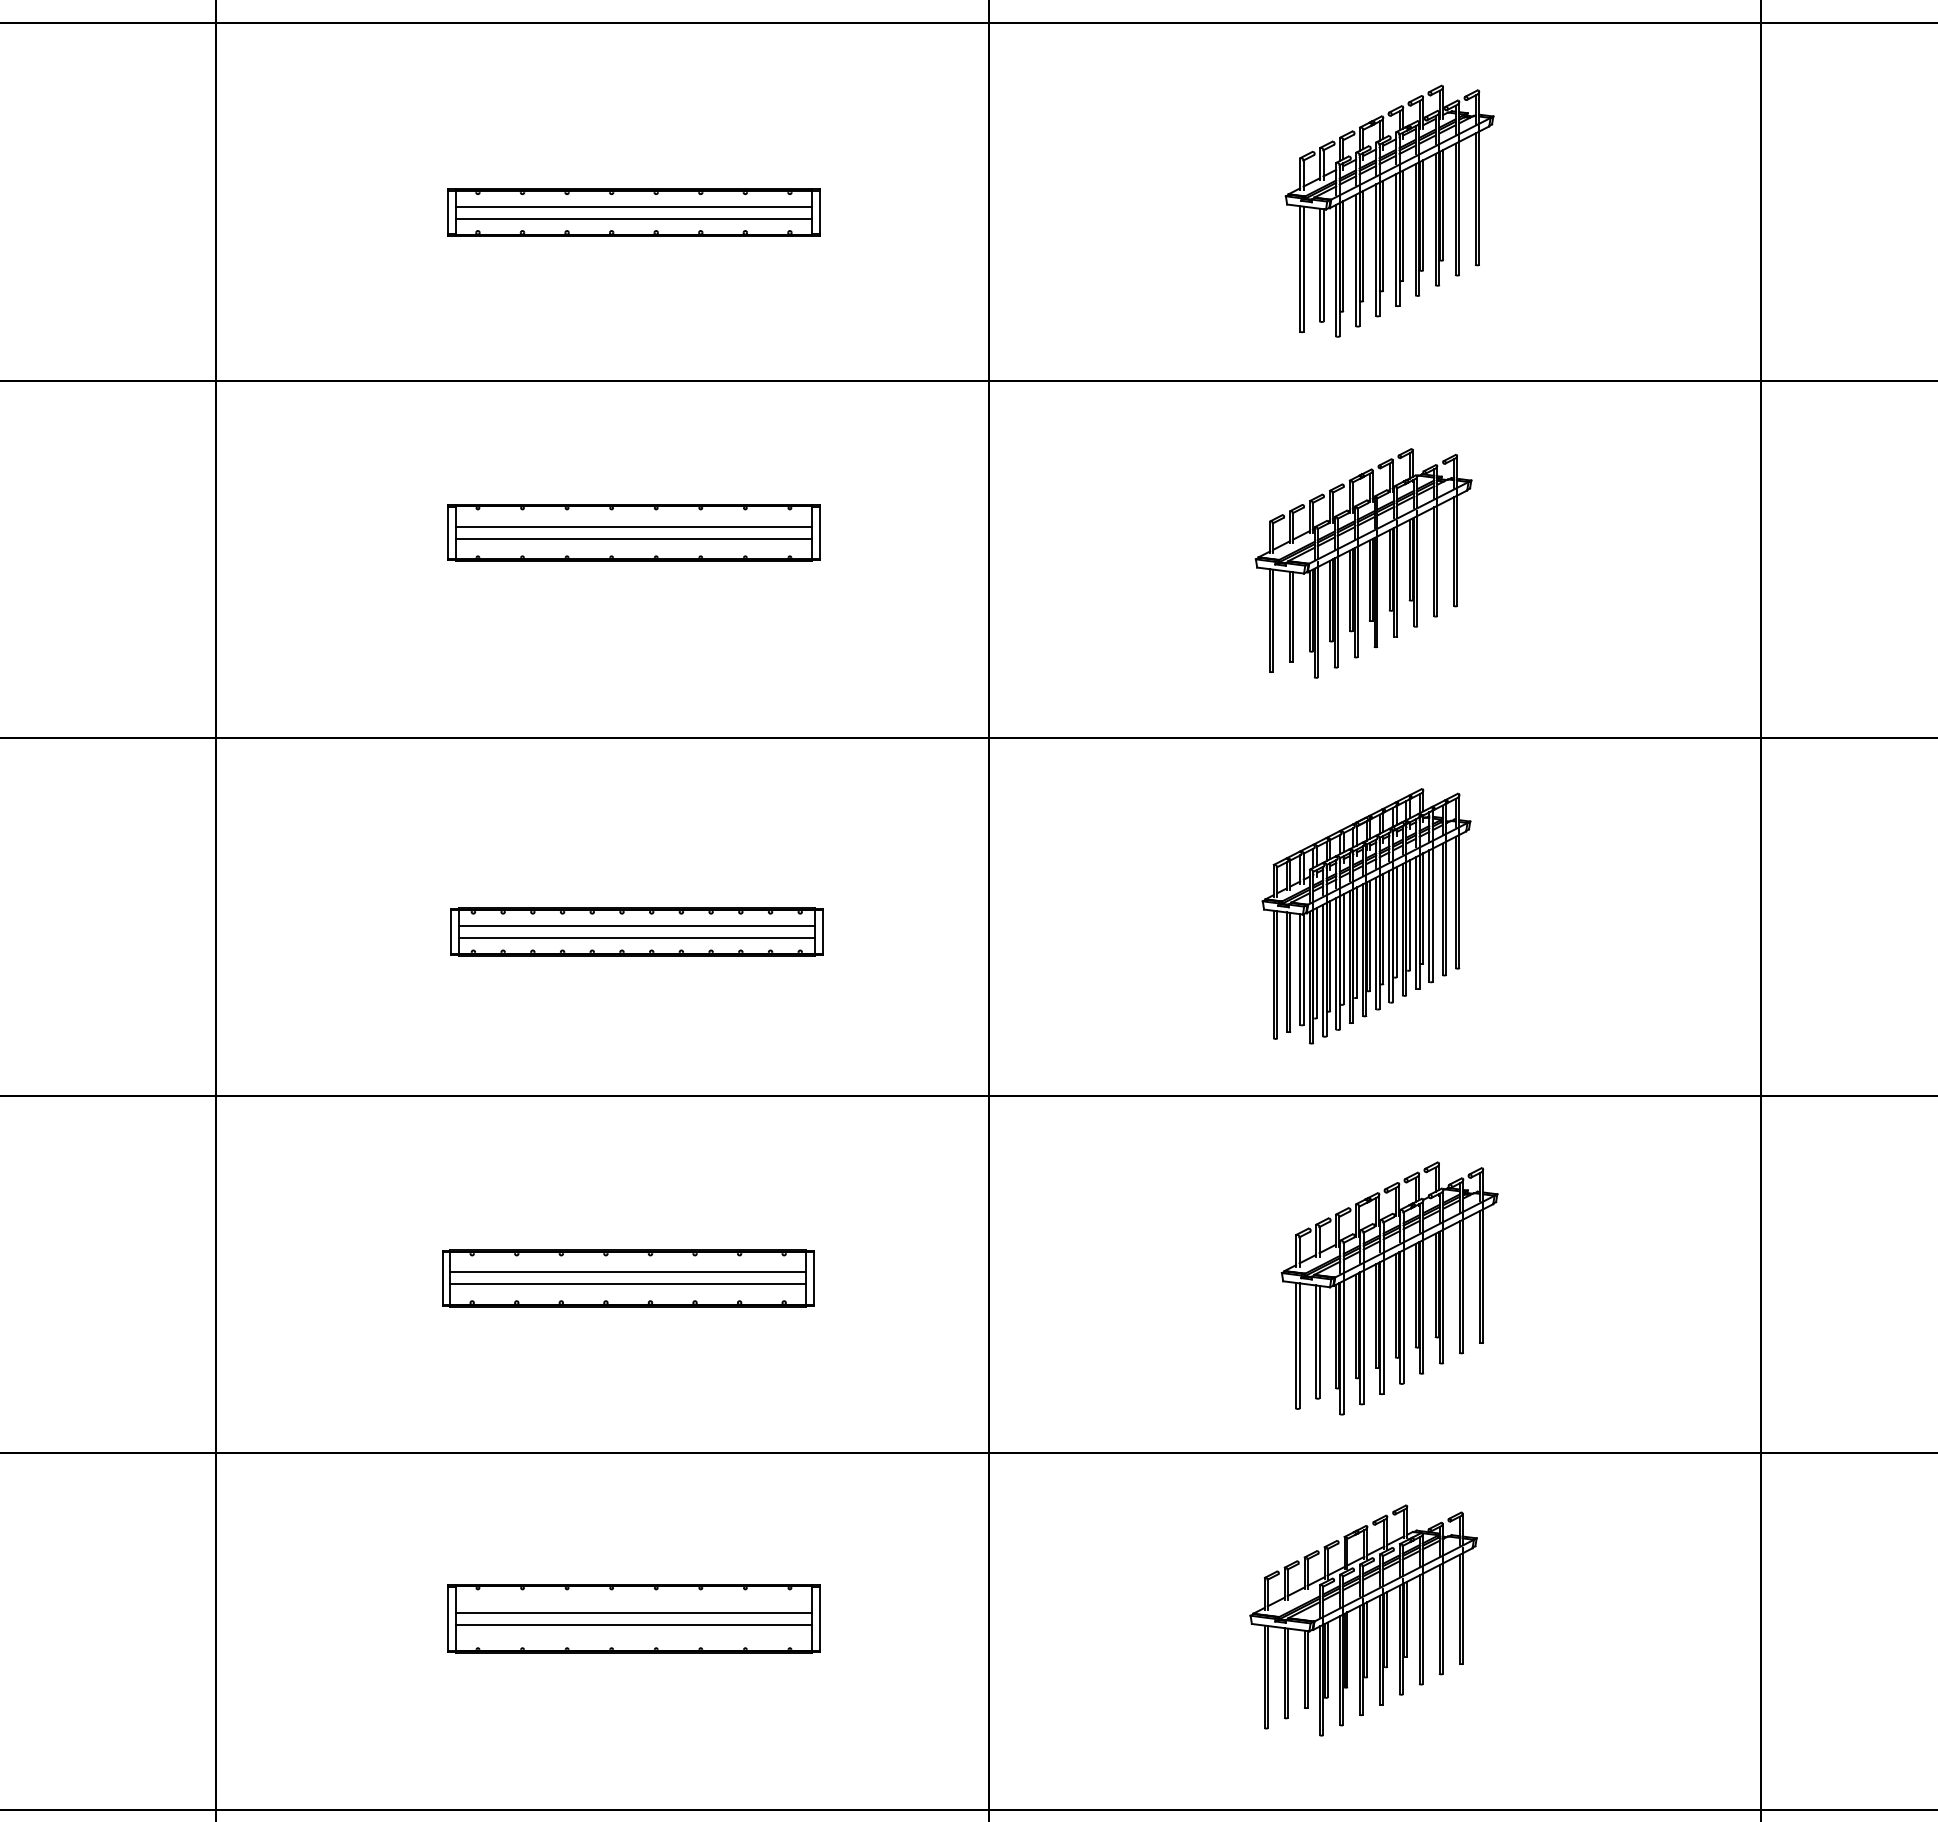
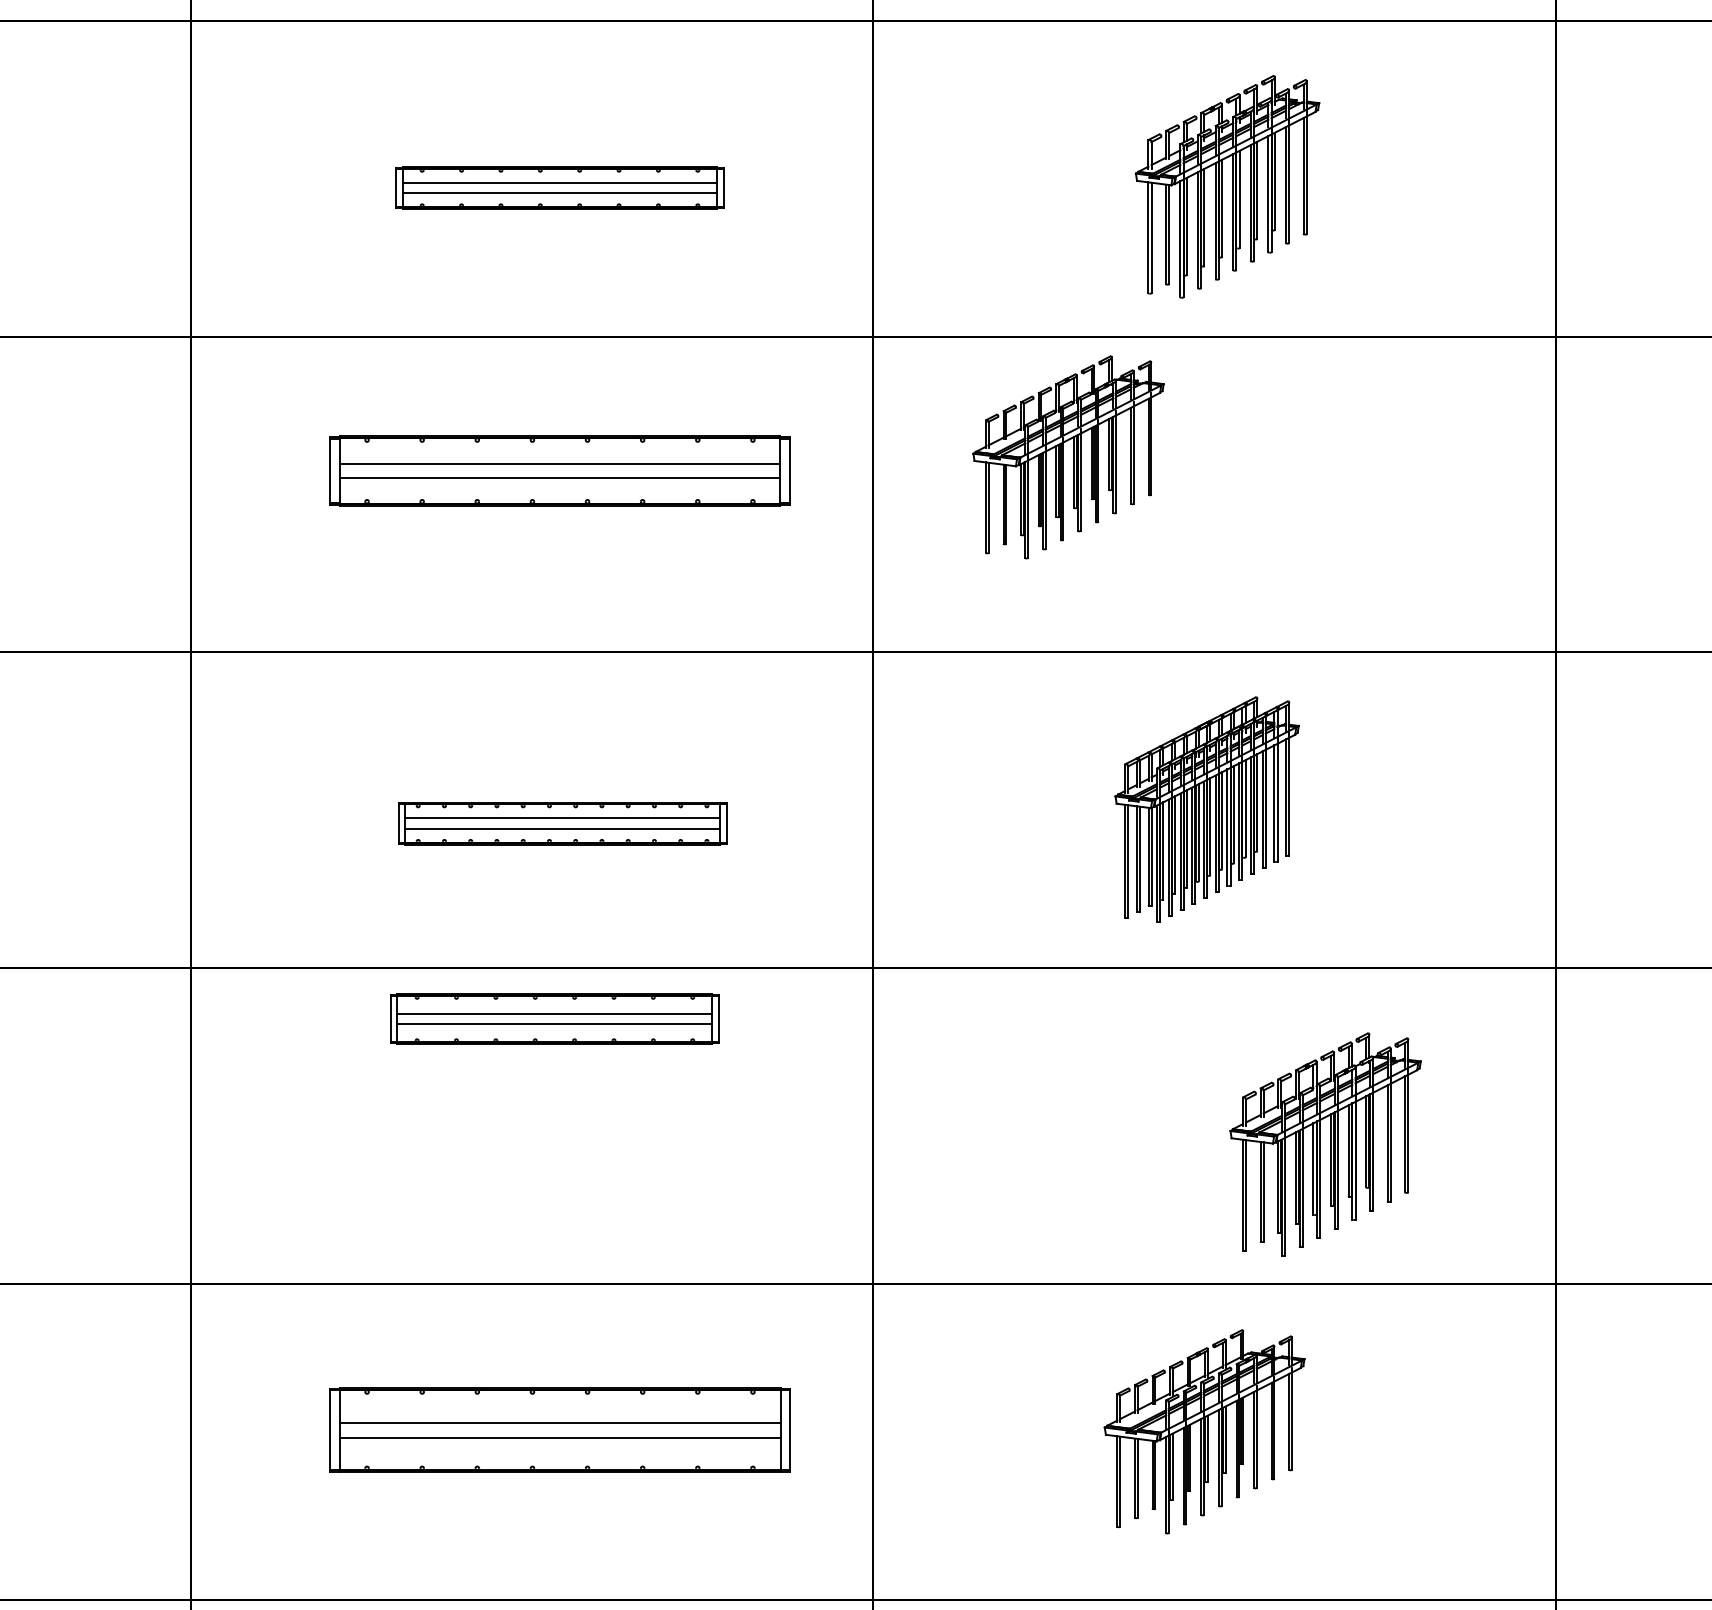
part: (633, 532) -> (559, 470), size x1.4
part: (1363, 563) -> (1068, 457), moved
part: (628, 1278) -> (555, 1019), moved
part: (1389, 1288) -> (1325, 1144), moved
part: (633, 1618) -> (559, 1430), size x1.4

